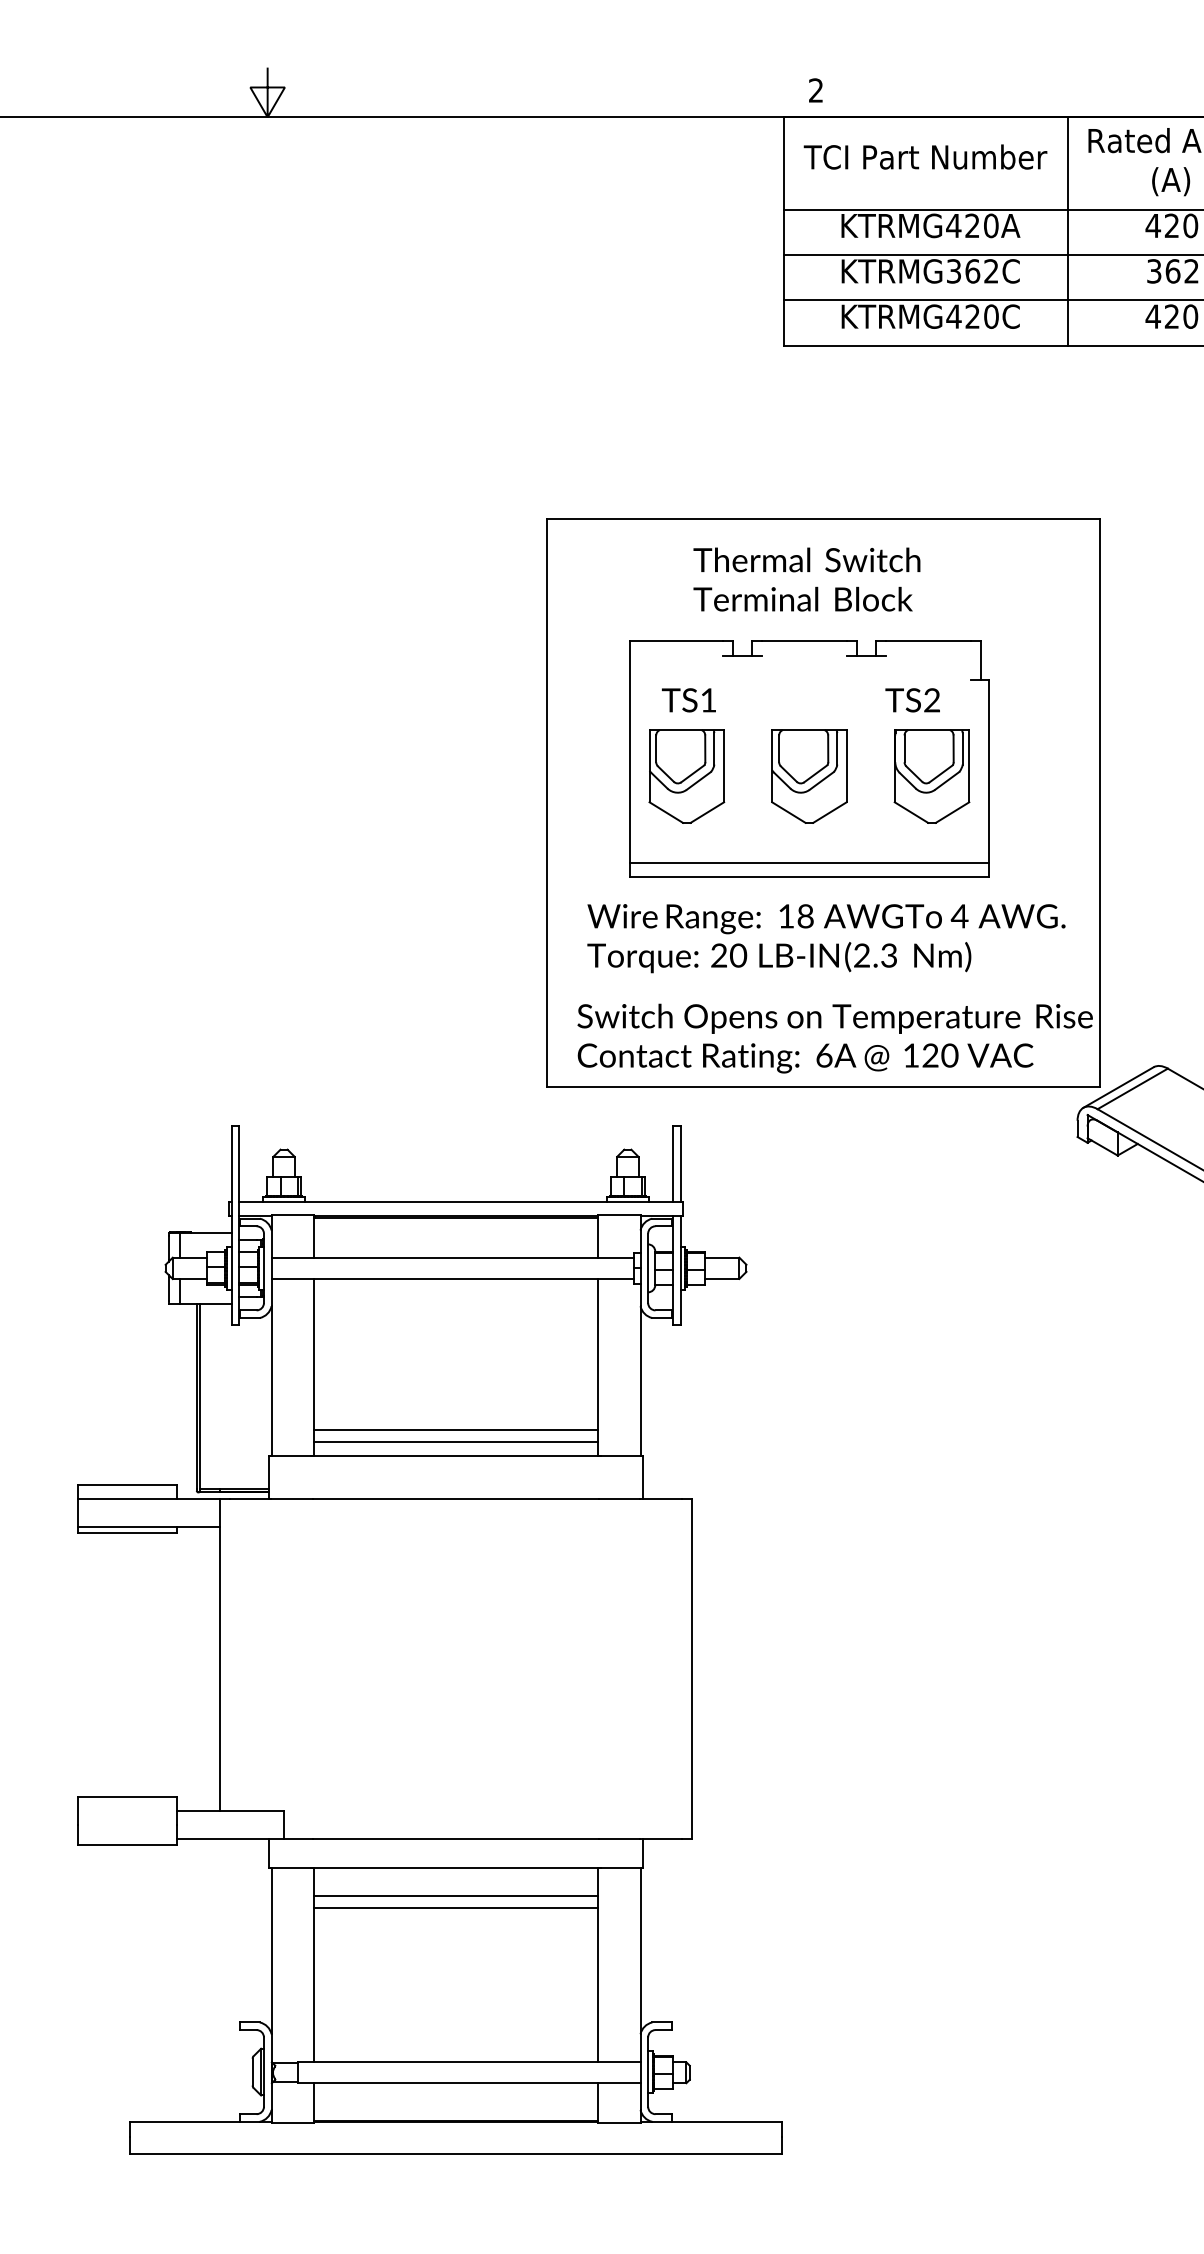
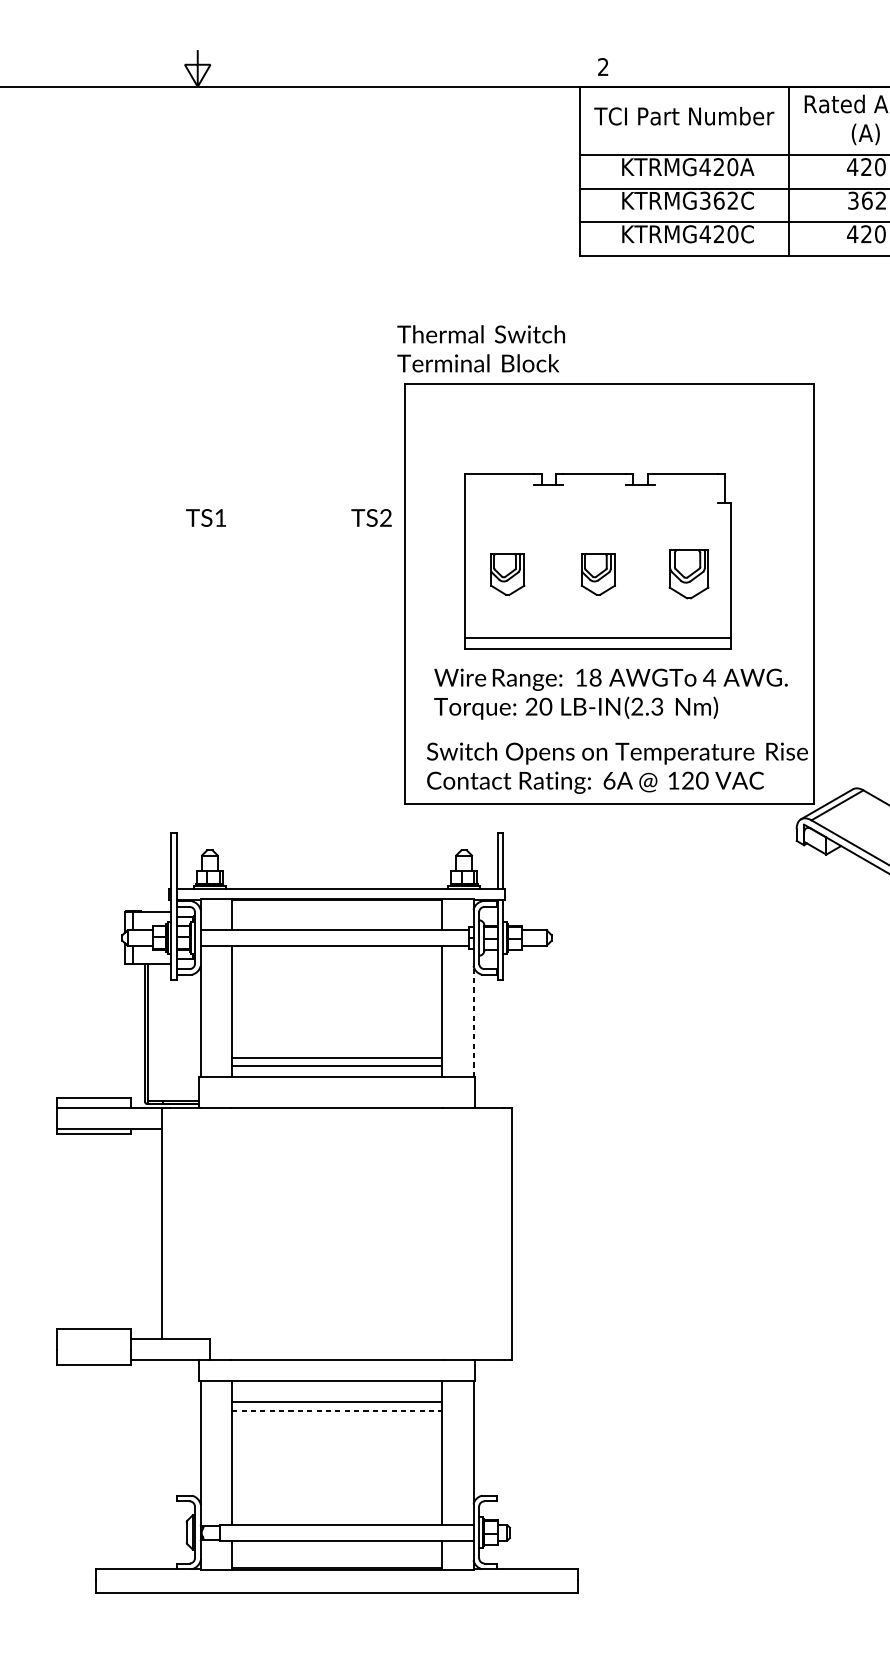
text: (806, 579) -> (480, 348), moved
text: (800, 700) -> (288, 518), moved
part: (686, 776) -> (507, 574), size x0.6
part: (809, 776) -> (598, 574), size x0.6
part: (931, 776) -> (688, 574), size x0.7
line: (640, 1381) -> (473, 1021), solid -> dashed
line: (456, 1907) -> (337, 1410), solid -> dashed

